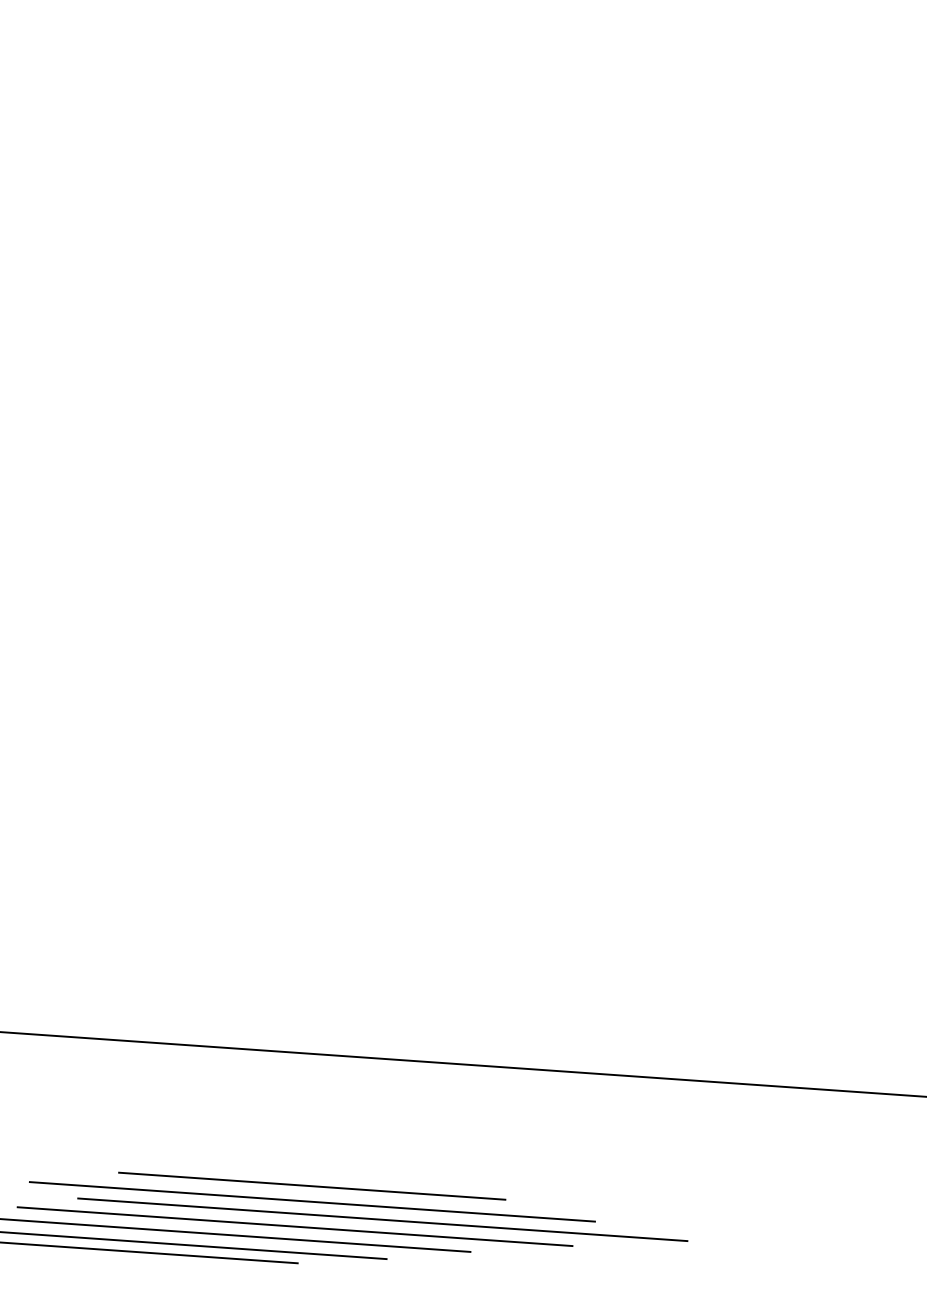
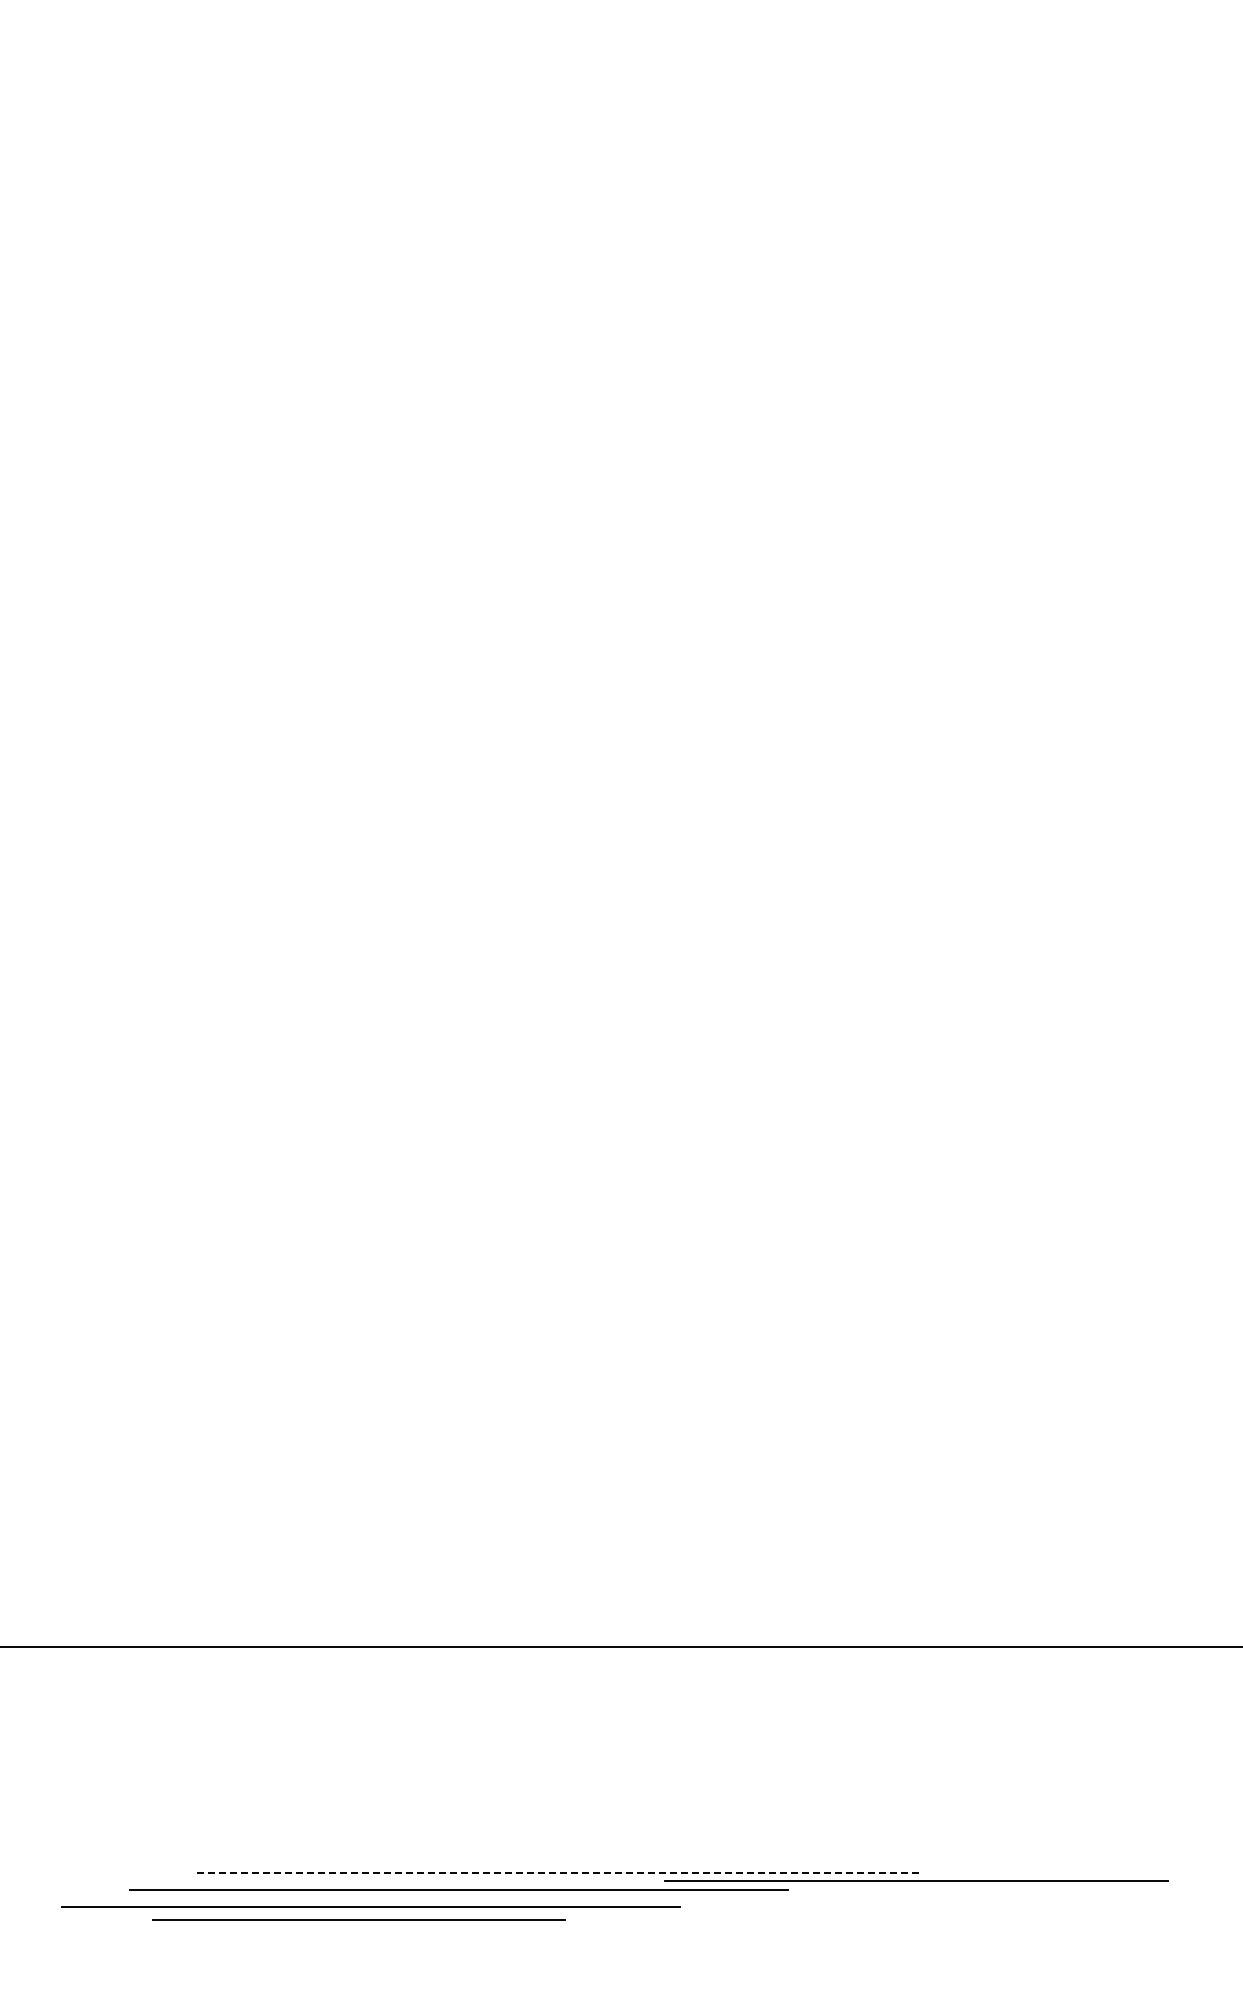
line: (312, 1185) -> (916, 1880), moved
line: (312, 1202) -> (578, 1839), removed
line: (382, 1220) -> (671, 1856), removed
line: (295, 1226) -> (559, 1872), solid -> dashed

